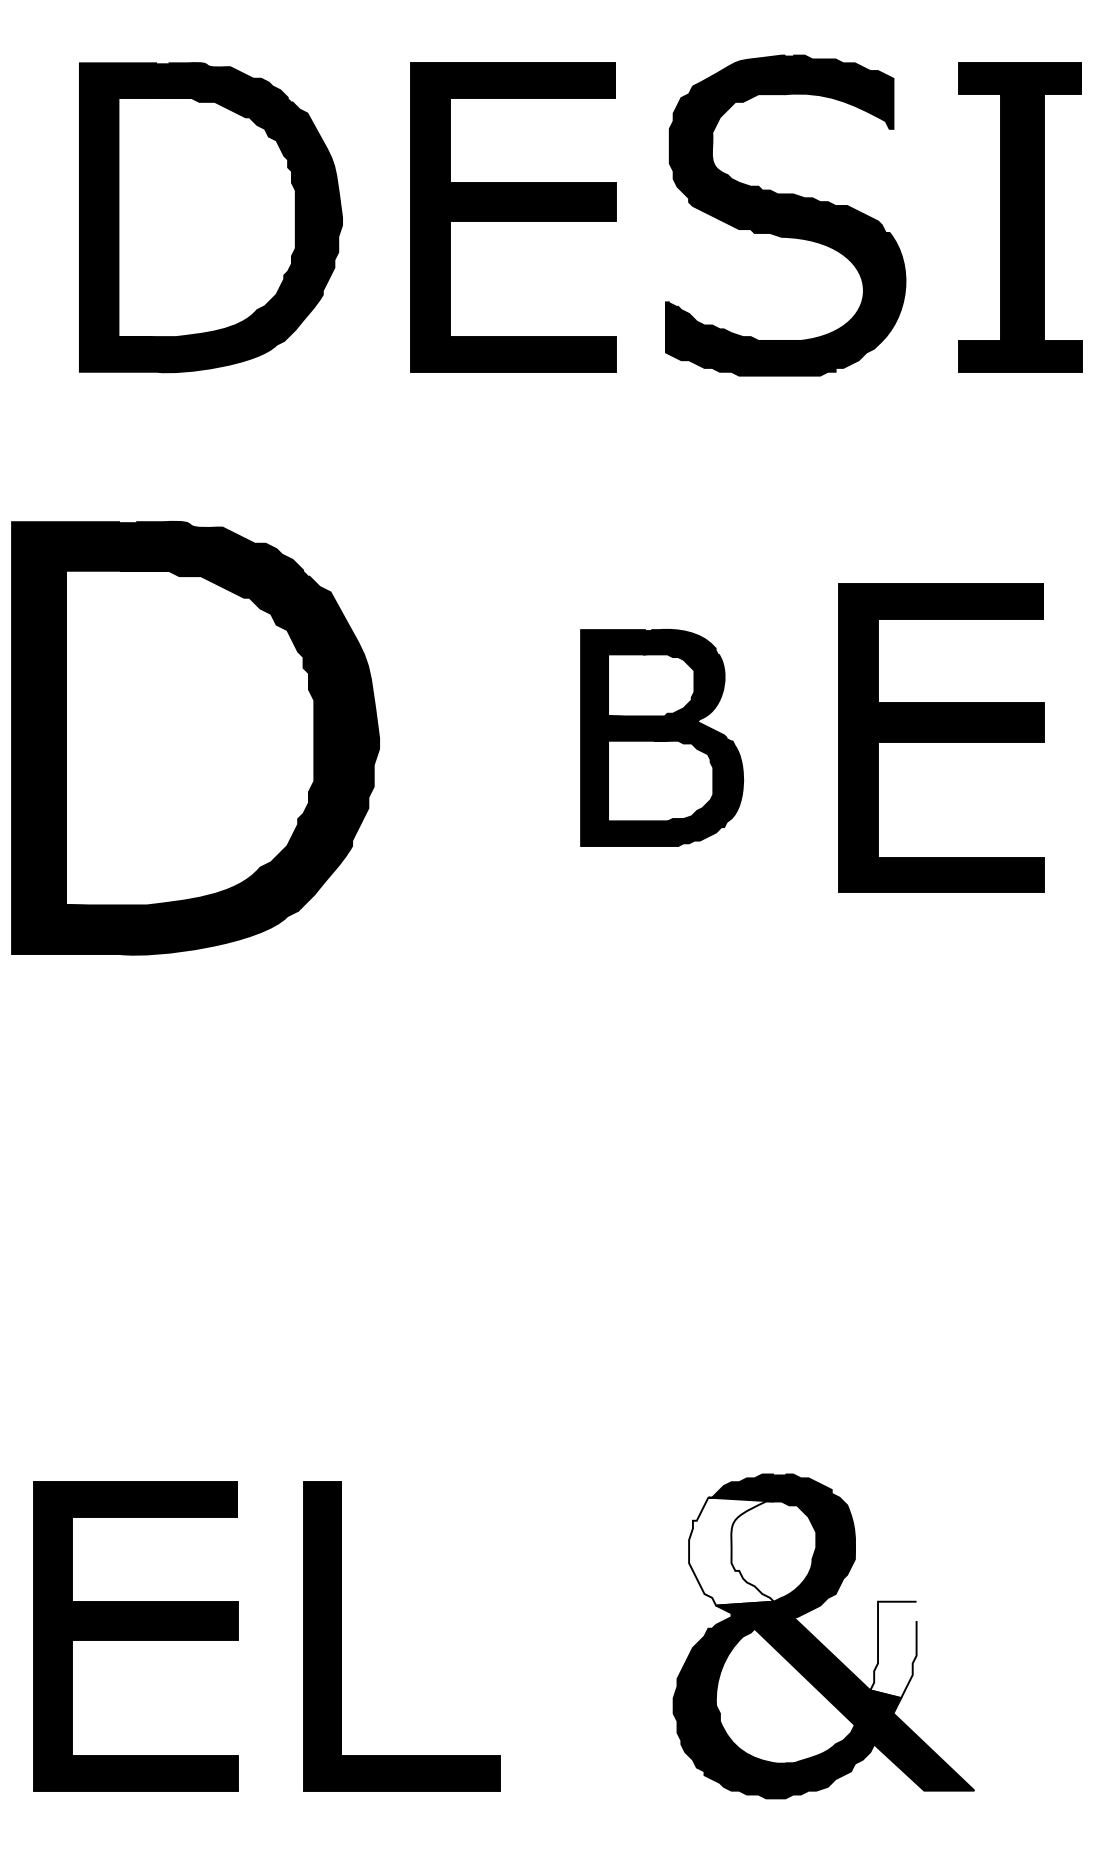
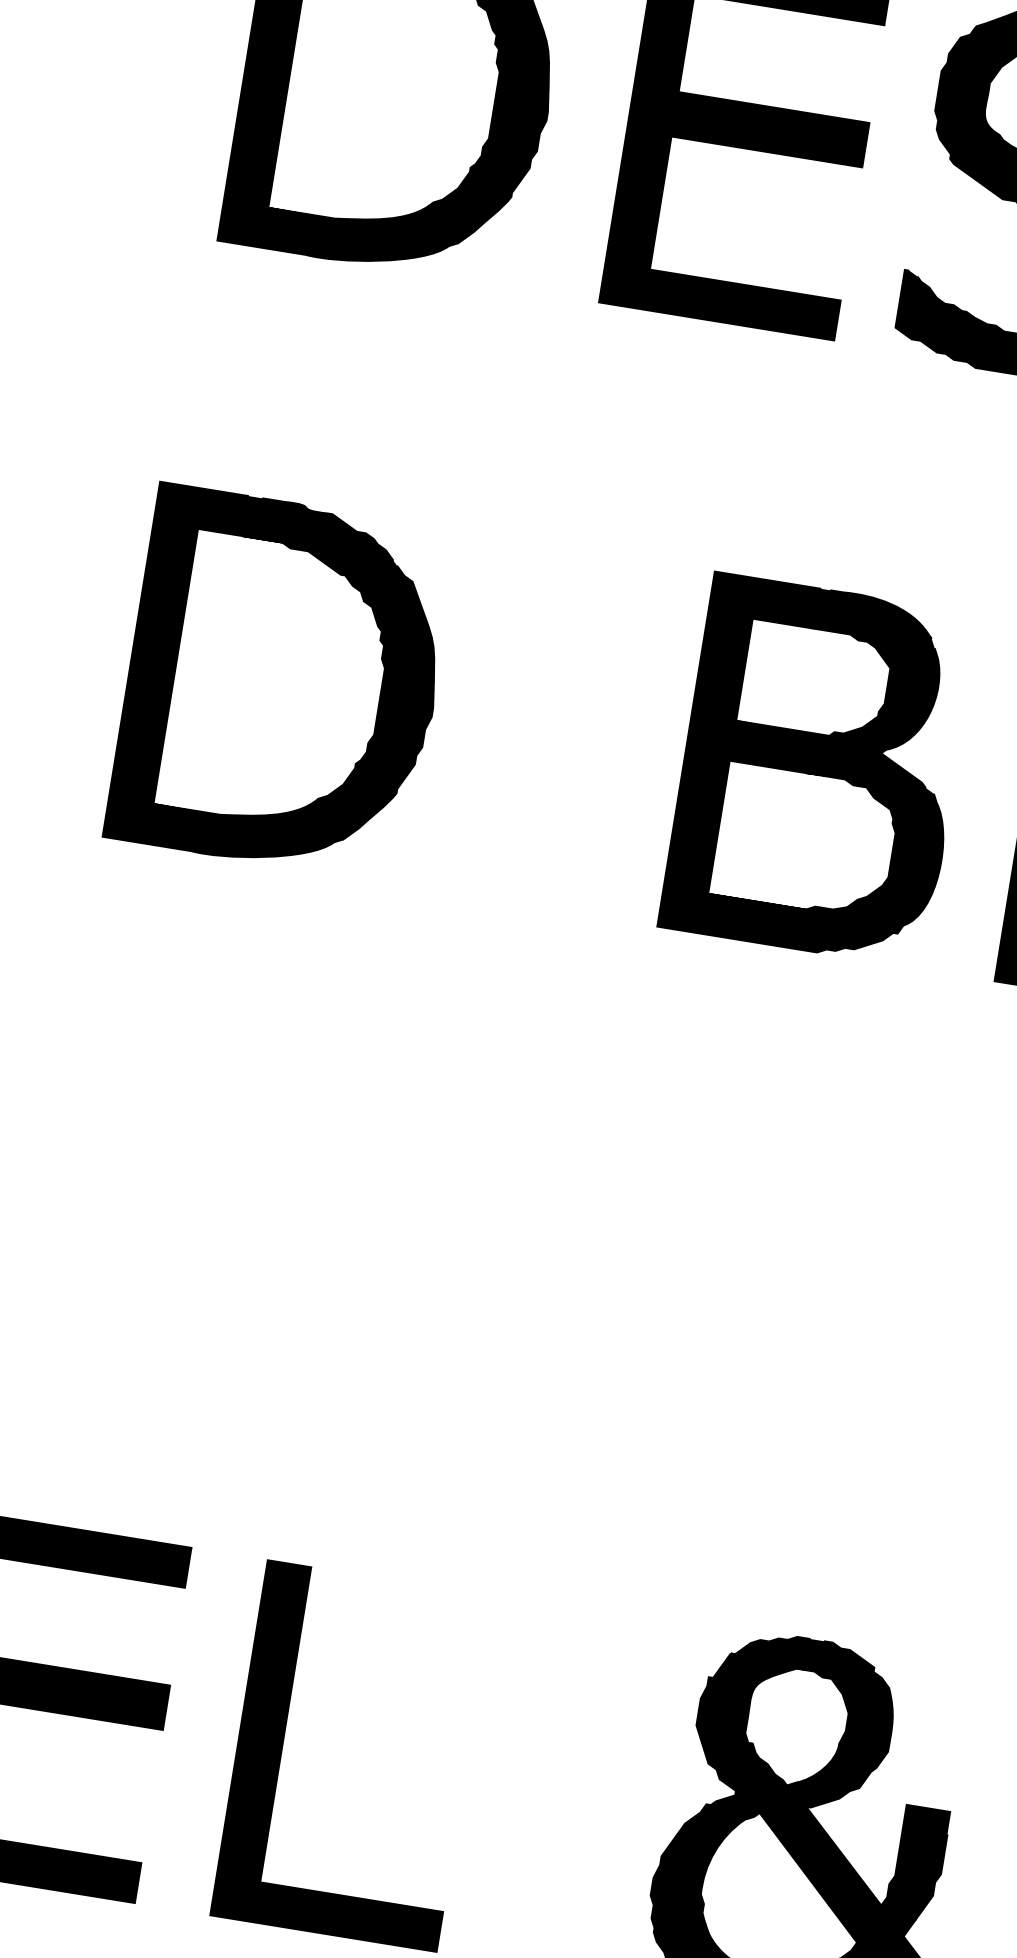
part: (195, 737) -> (282, 683), size x0.71
part: (661, 737) -> (818, 769), size x1.43
fill: (731, 1551) -> (747, 1719), added
fill: (893, 1649) -> (915, 1862), added

